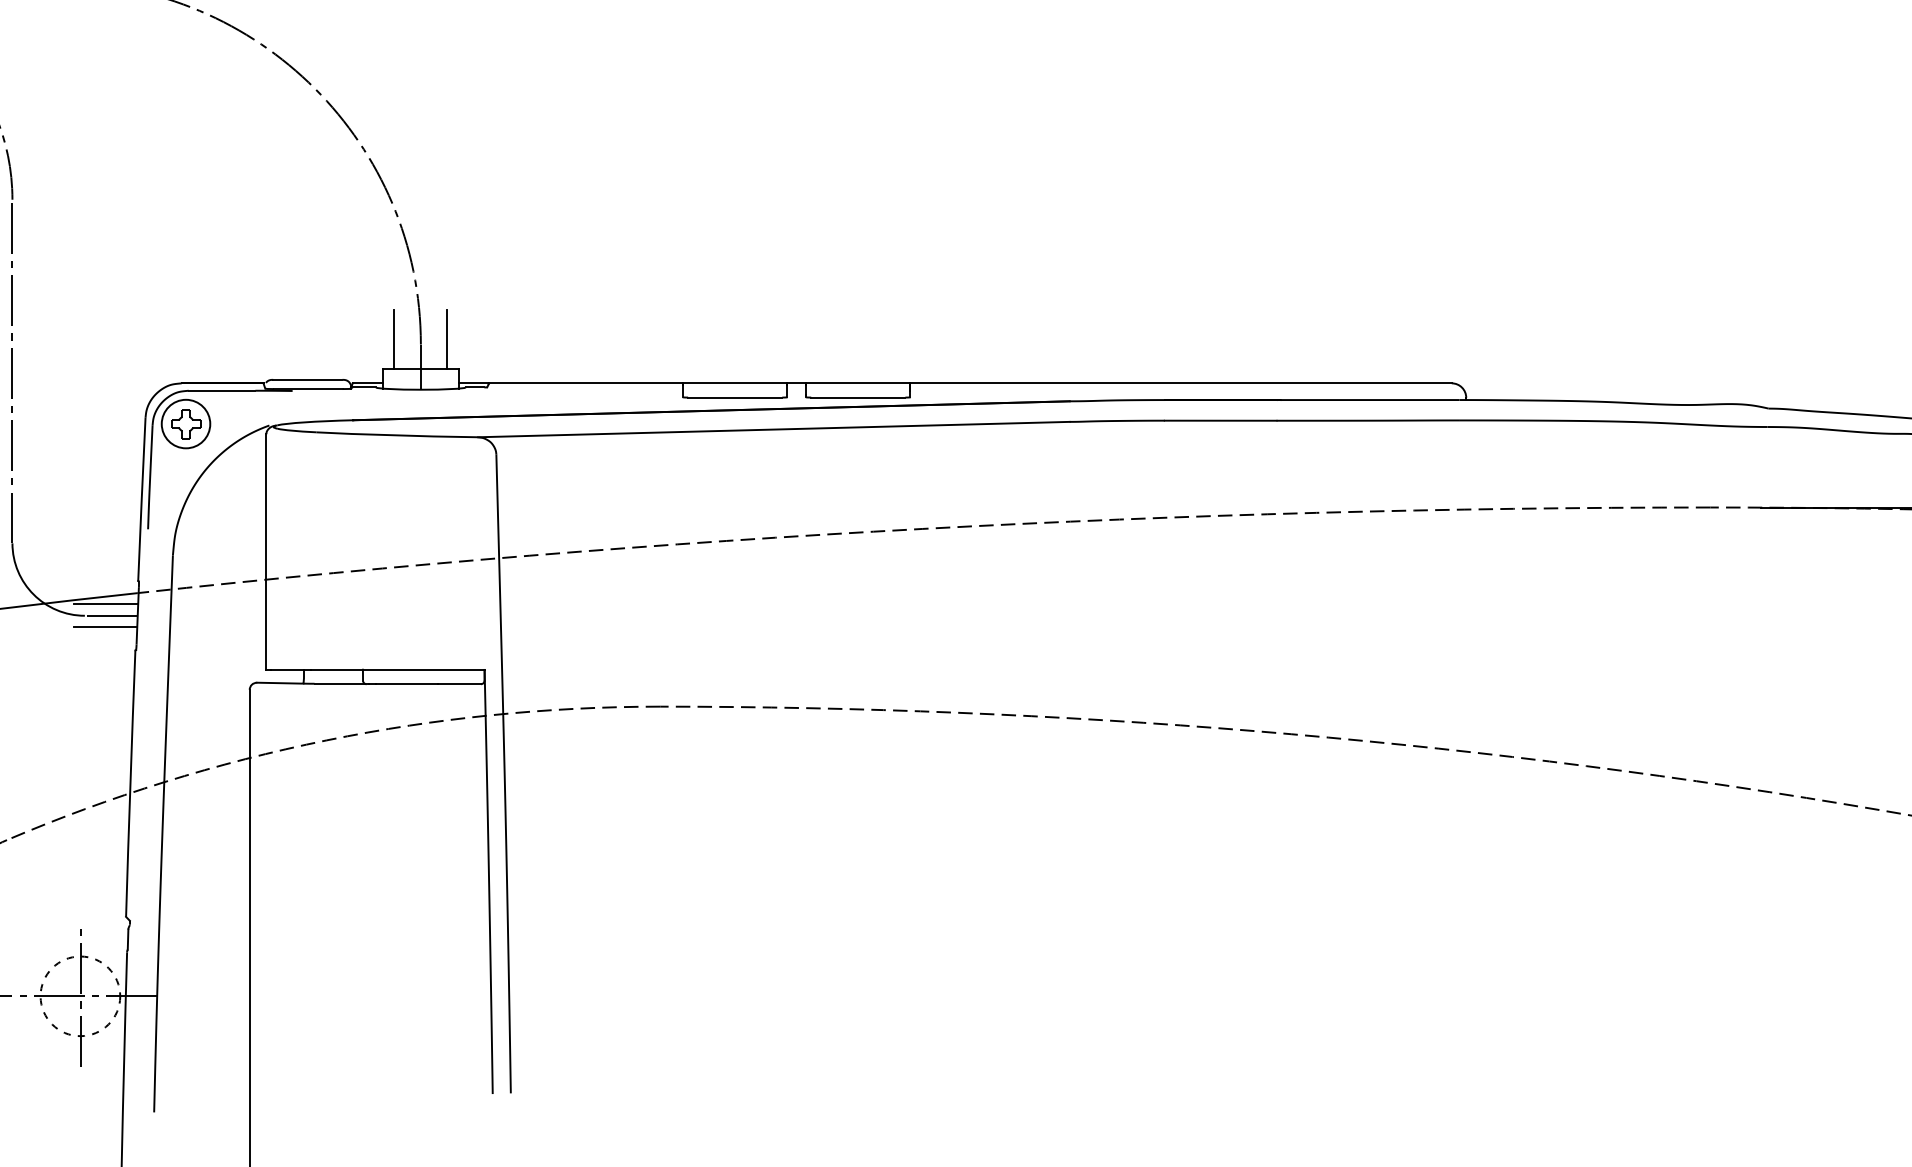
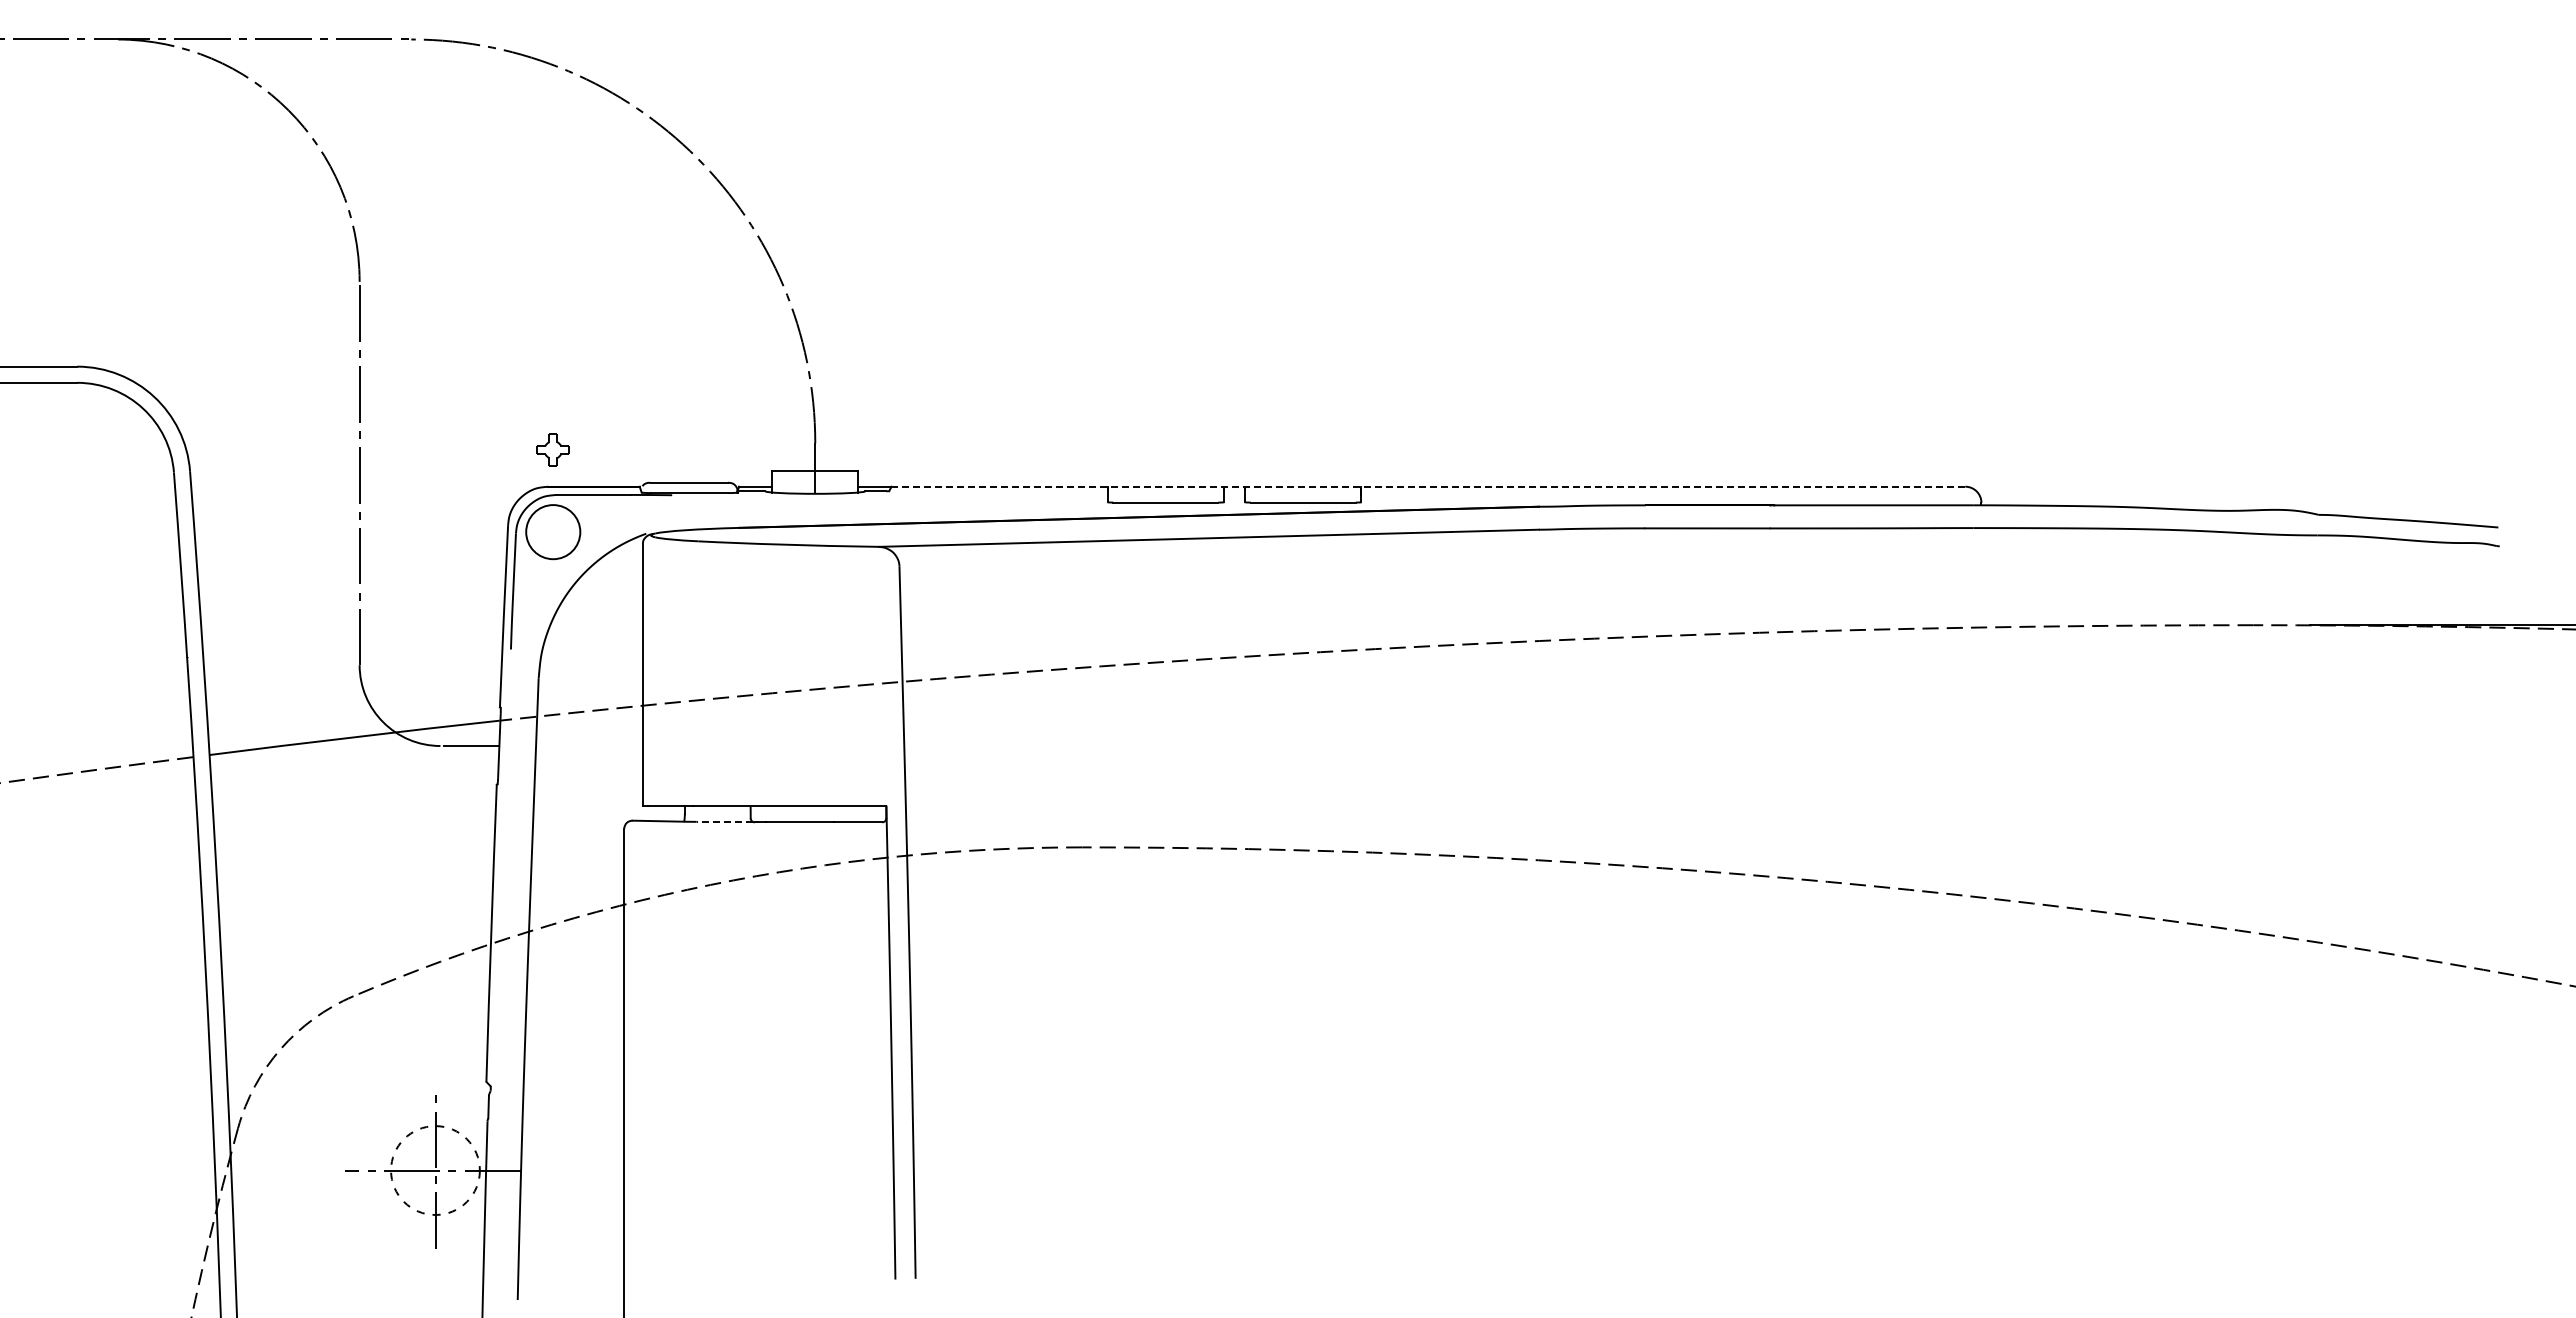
line: (394, 339) -> (785, 437), removed
line: (447, 339) -> (844, 437), removed
line: (970, 383) -> (1428, 486), solid -> dashed
part: (185, 423) -> (552, 449), moved
line: (105, 604) -> (463, 733), removed
line: (104, 626) -> (462, 758), removed
line: (339, 683) -> (724, 821), solid -> dashed

